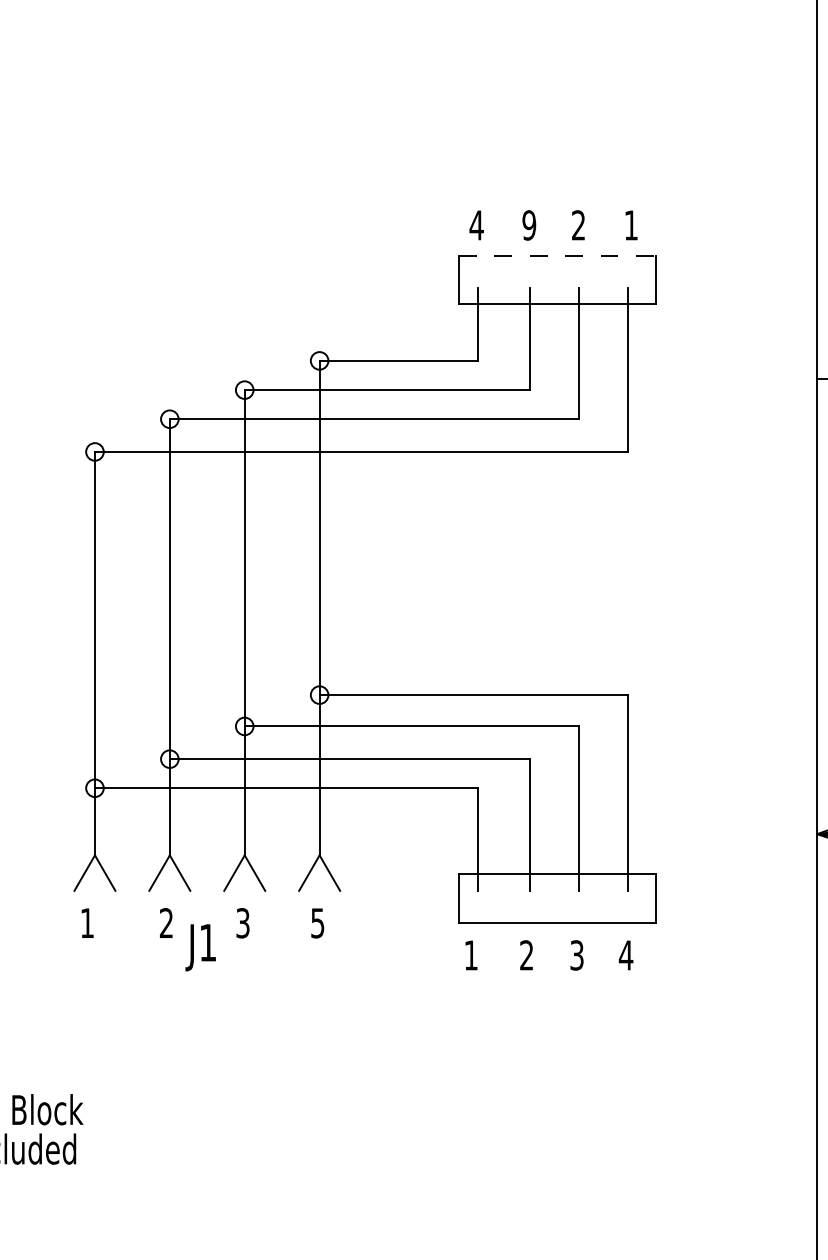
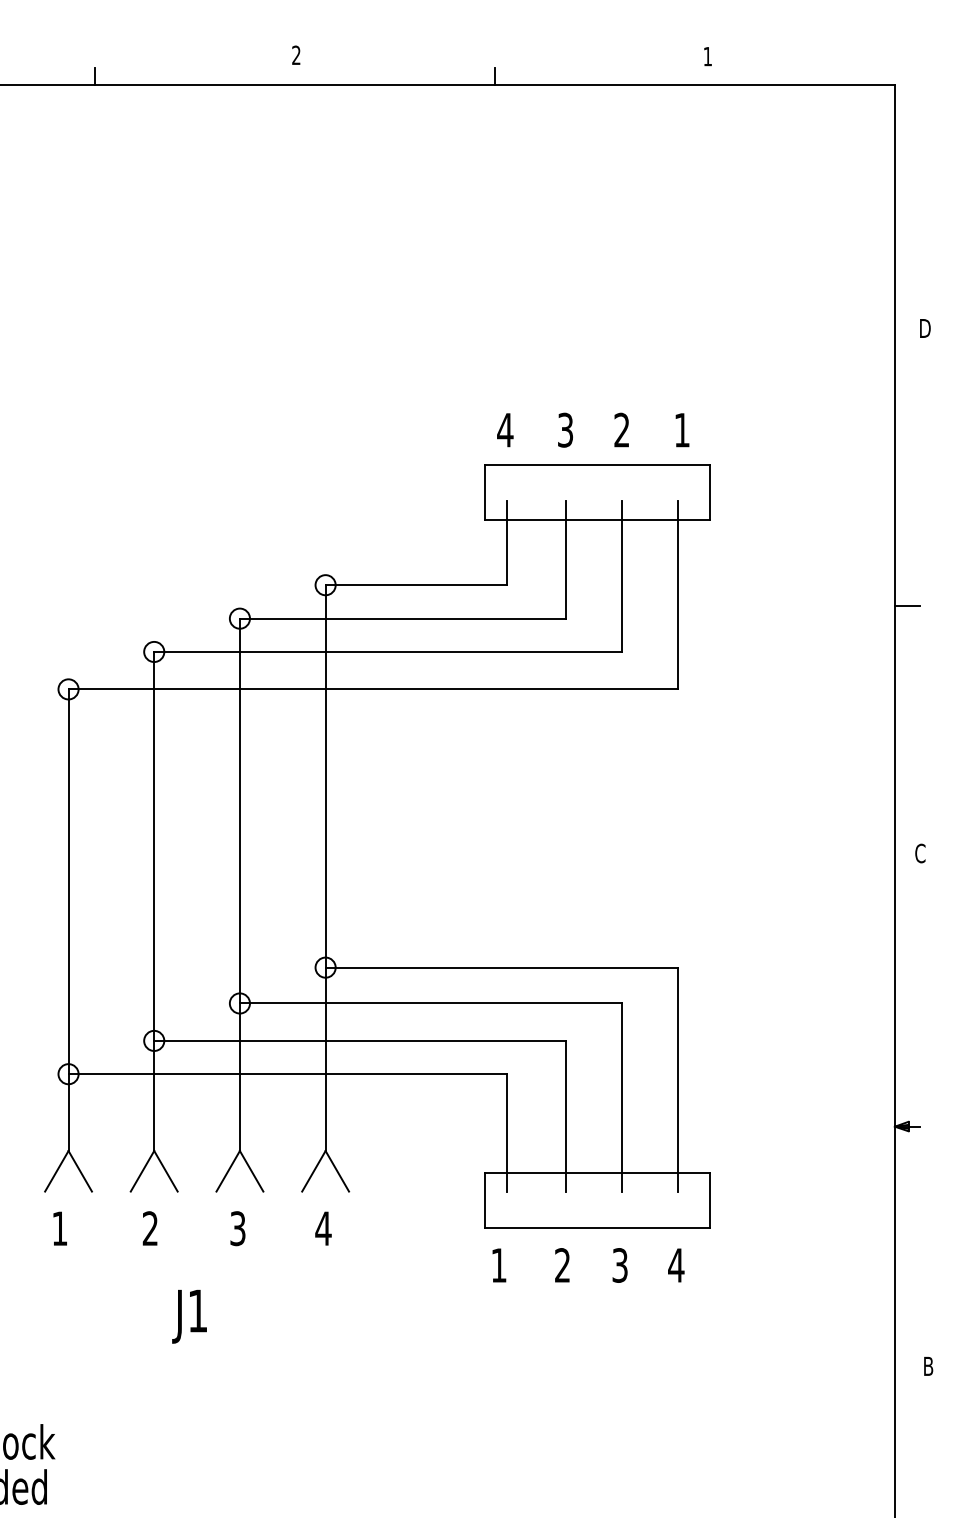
text: (529, 224) -> (565, 429), 9 -> 3
line: (557, 255) -> (597, 464), dashed -> solid
text: (317, 923) -> (323, 1228), 5 -> 4
text: (200, 947) -> (189, 1316), moved

